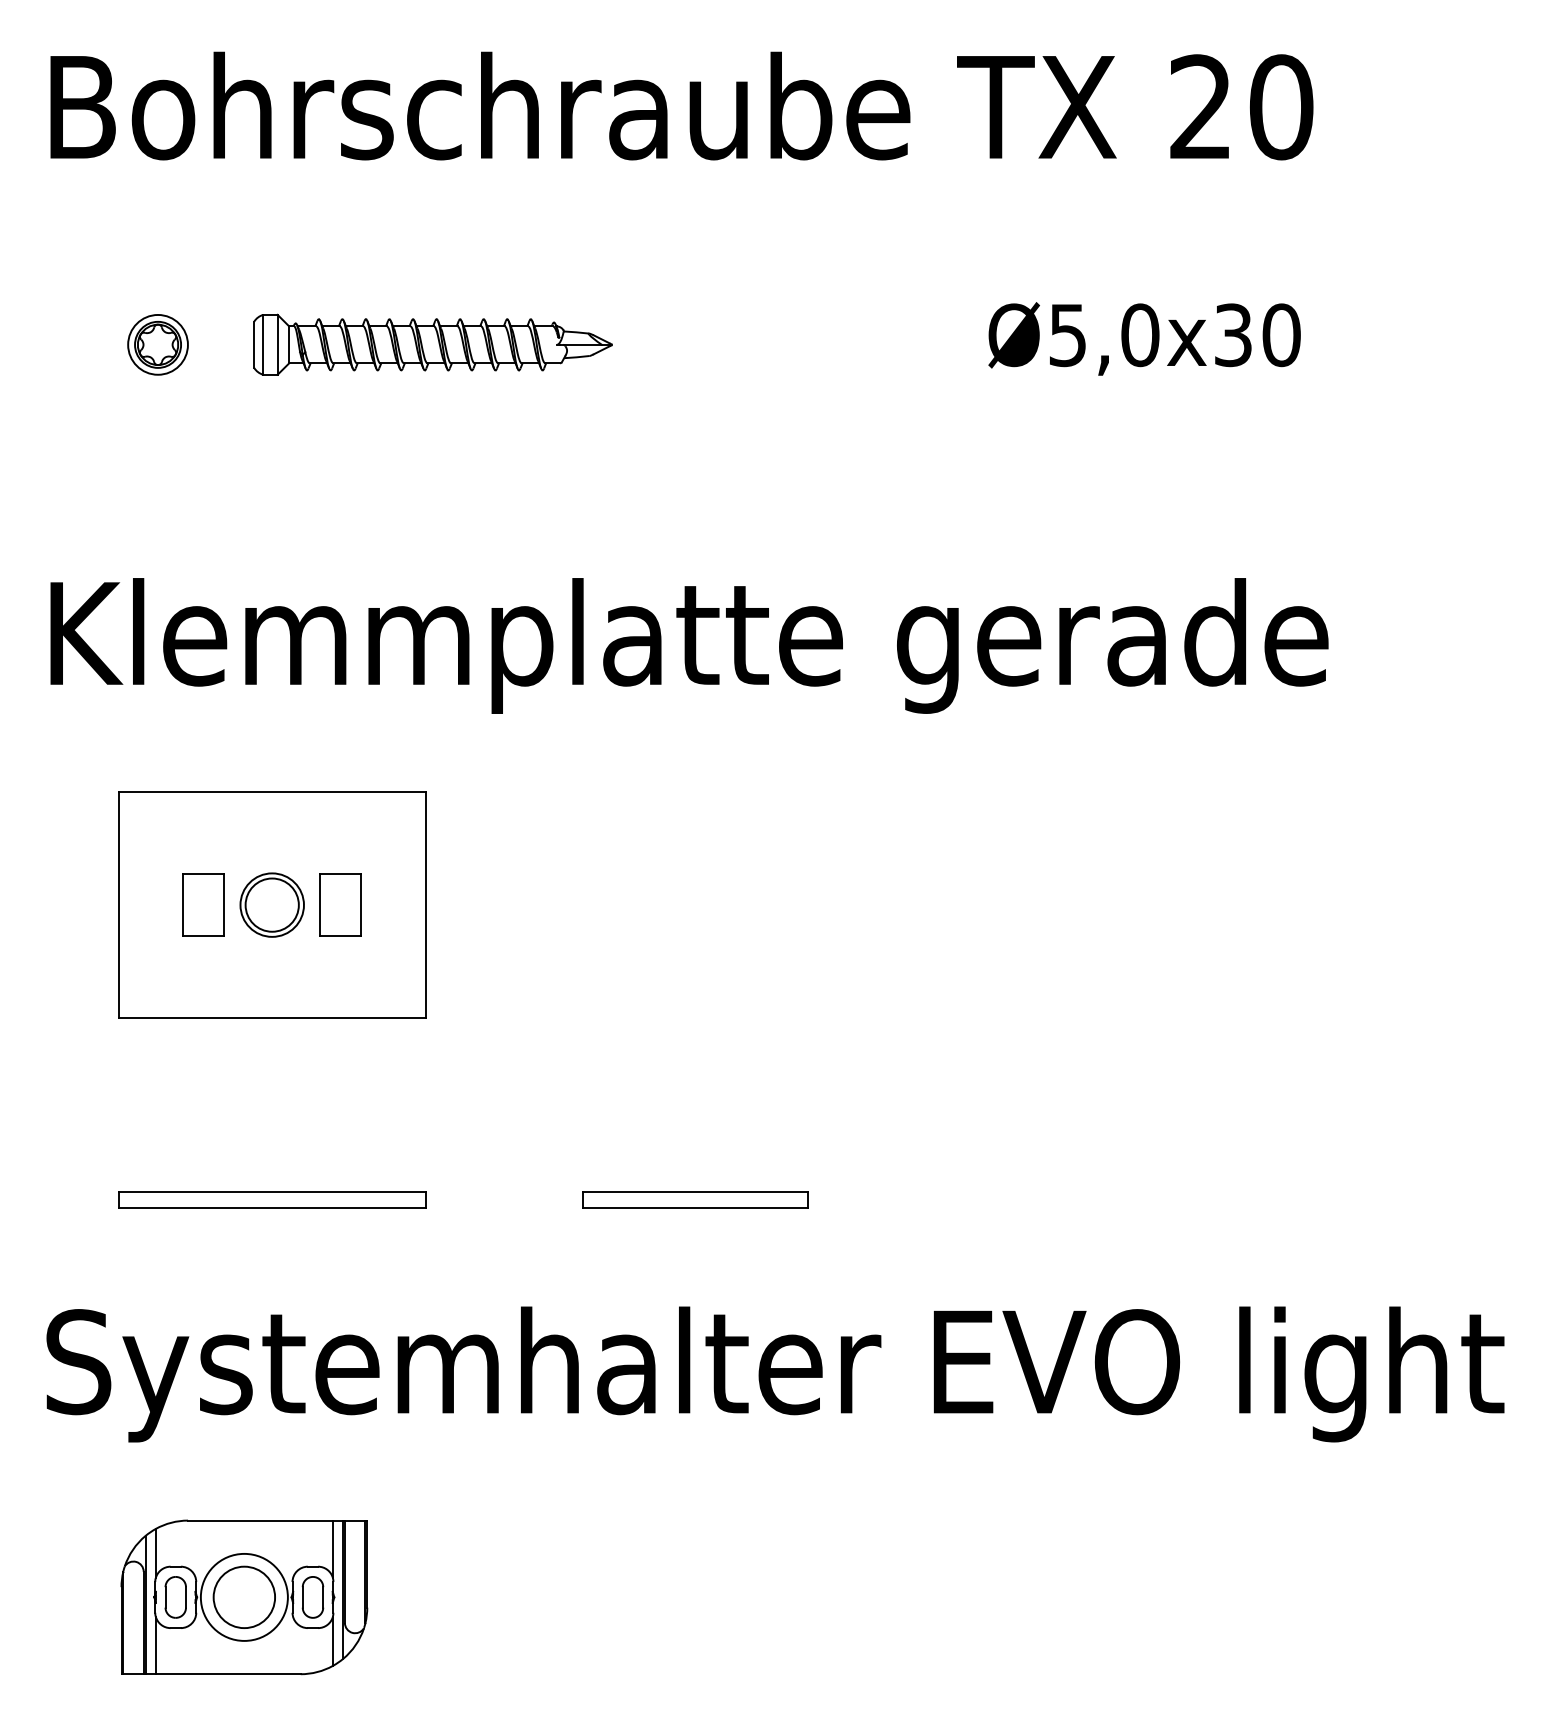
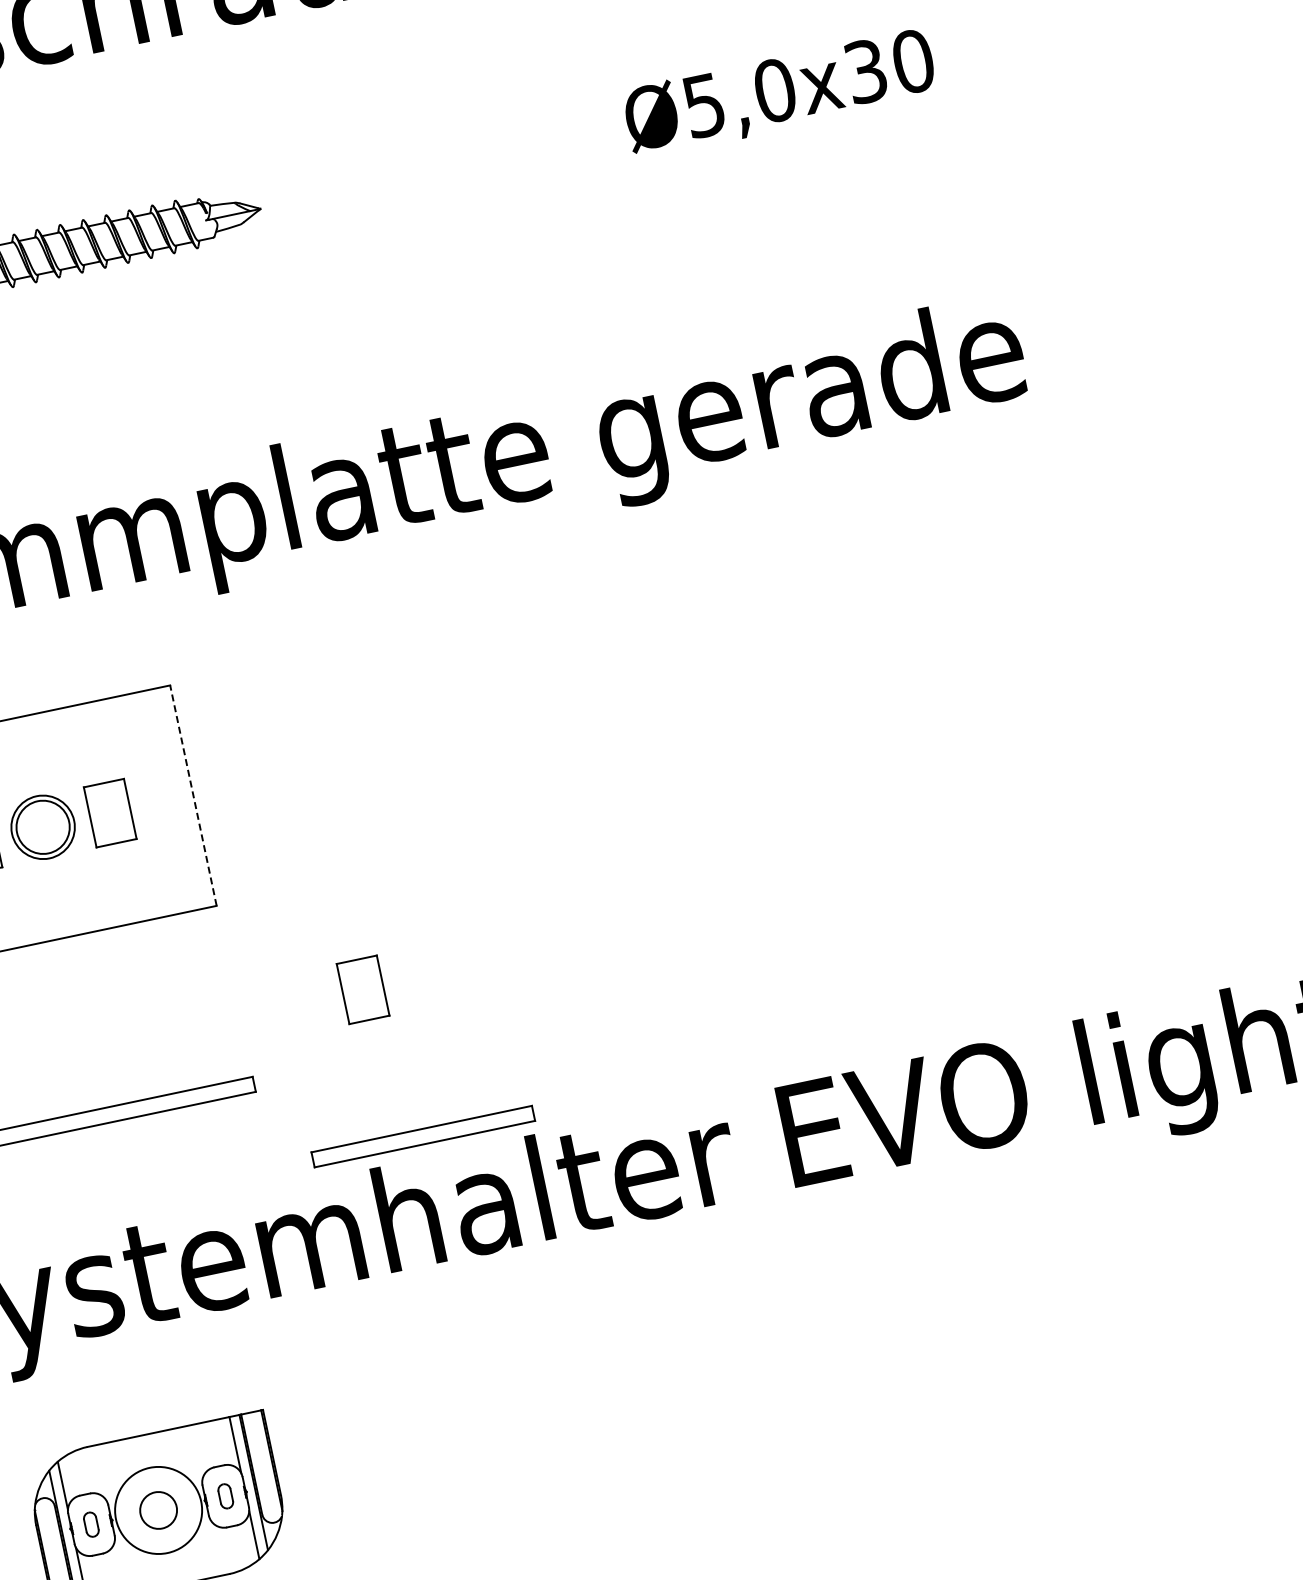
line: (425, 905) -> (193, 796), solid -> dashed
part: (551, 1129) -> (362, 989), added
part: (695, 1199) -> (423, 1135), moved
part: (175, 1597) -> (91, 1524), size x0.6
circle: (244, 1597) -> (158, 1510), size x0.6
part: (312, 1597) -> (225, 1496), size x0.6

